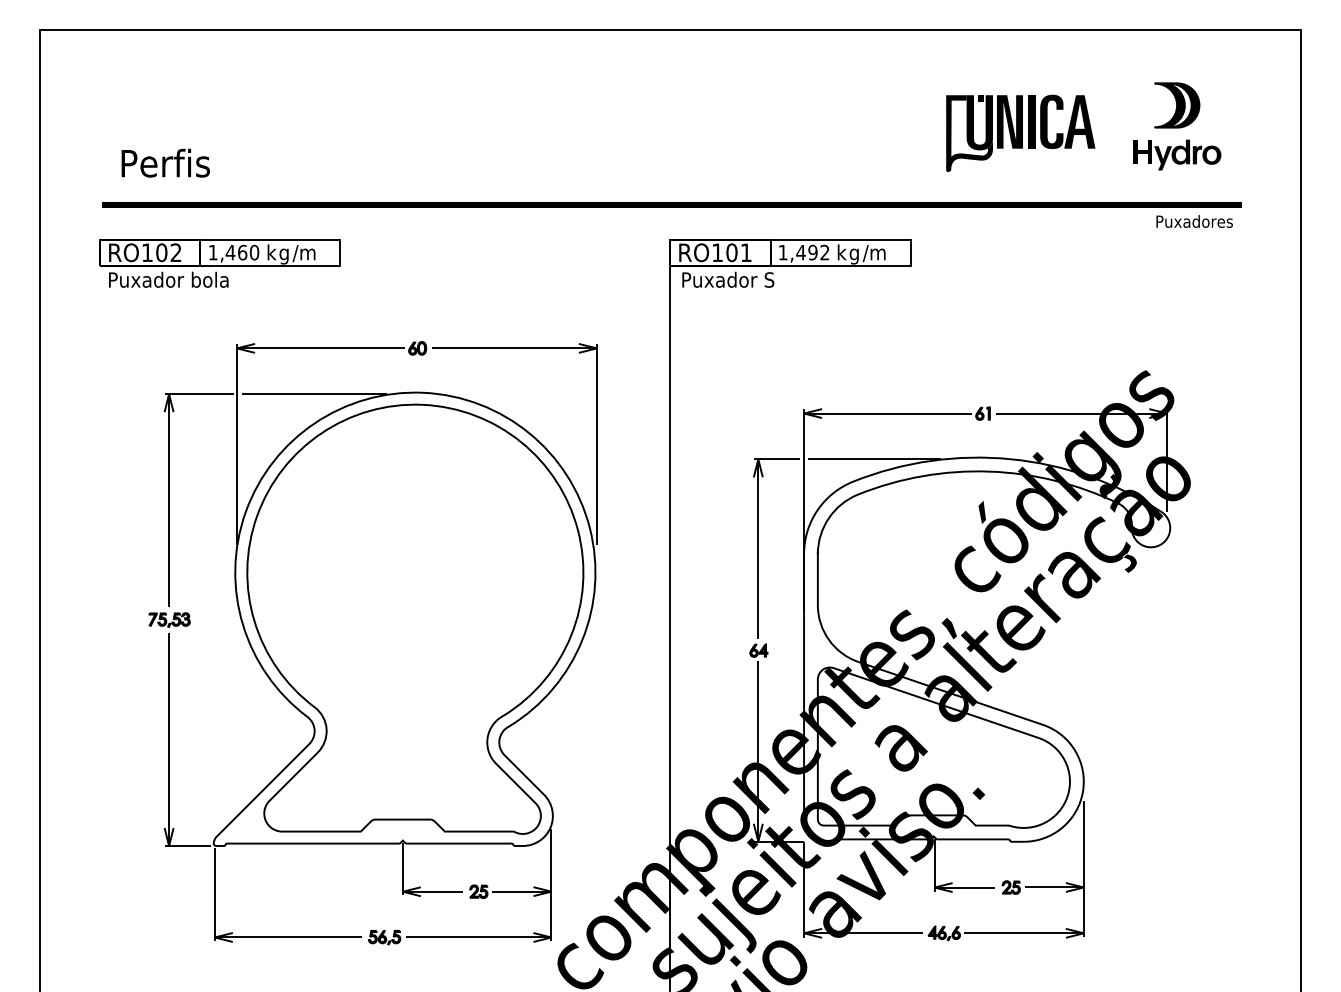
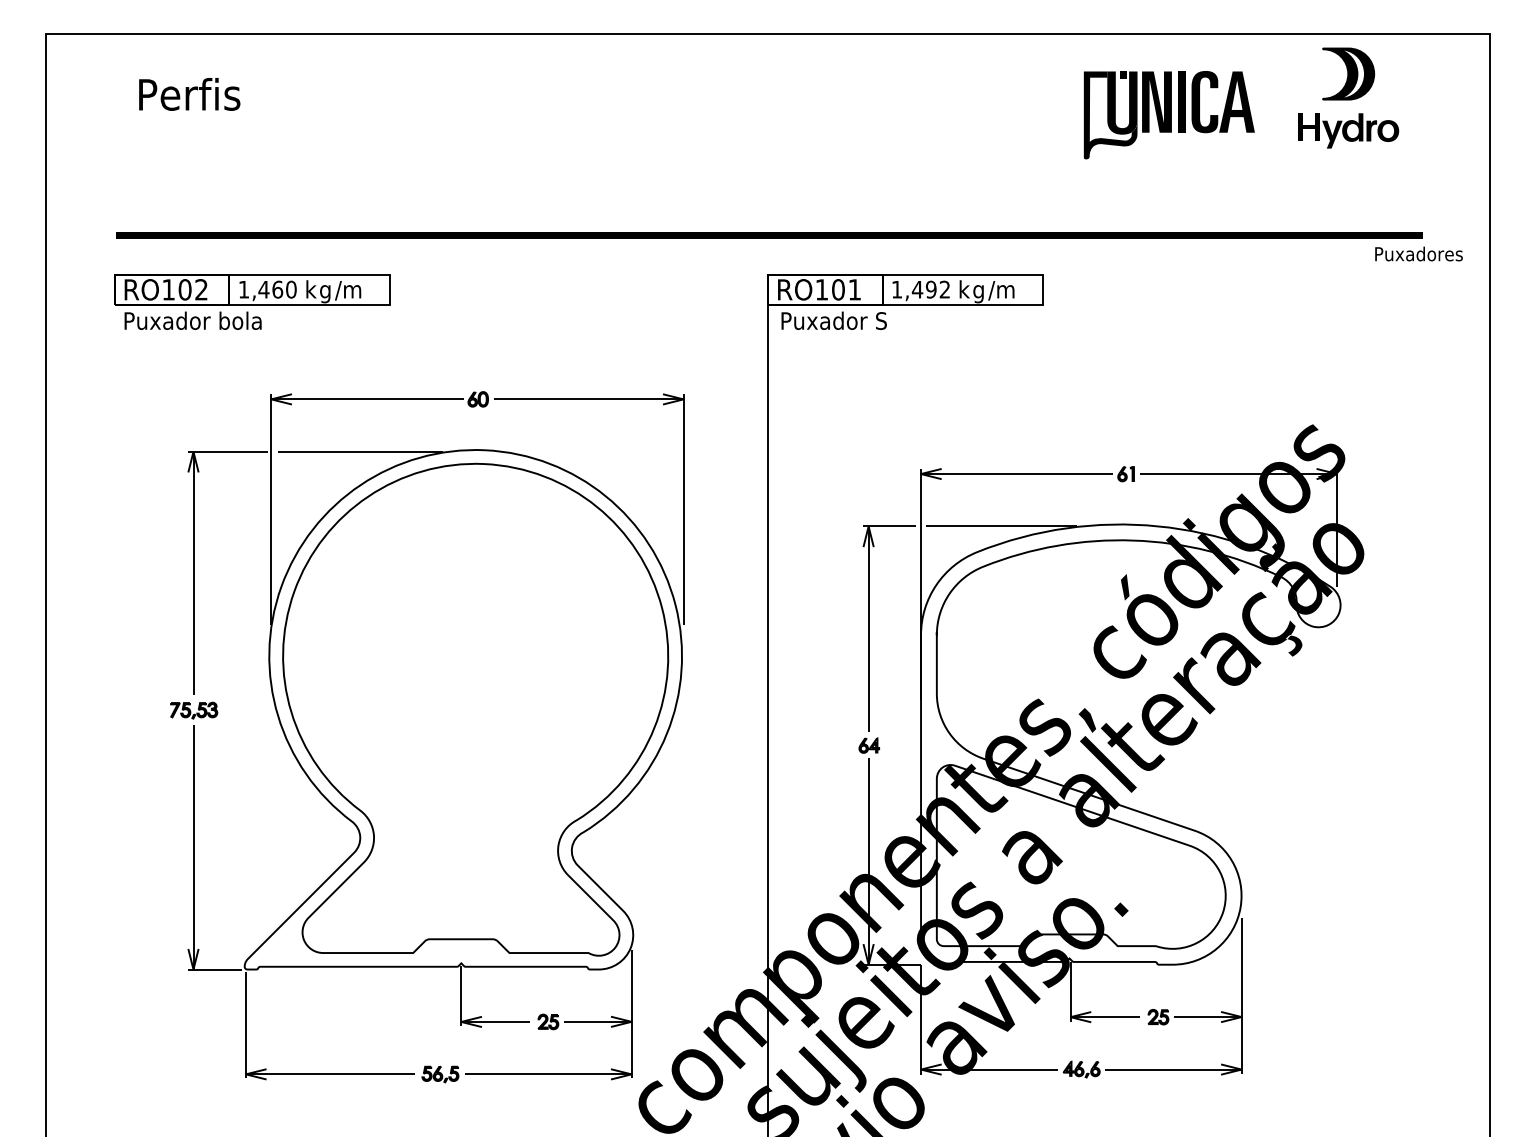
part: (1177, 126) -> (1348, 98), moved
part: (1020, 132) -> (1169, 114), moved
text: (165, 162) -> (189, 93), moved
text: (1194, 221) -> (1418, 253), moved

